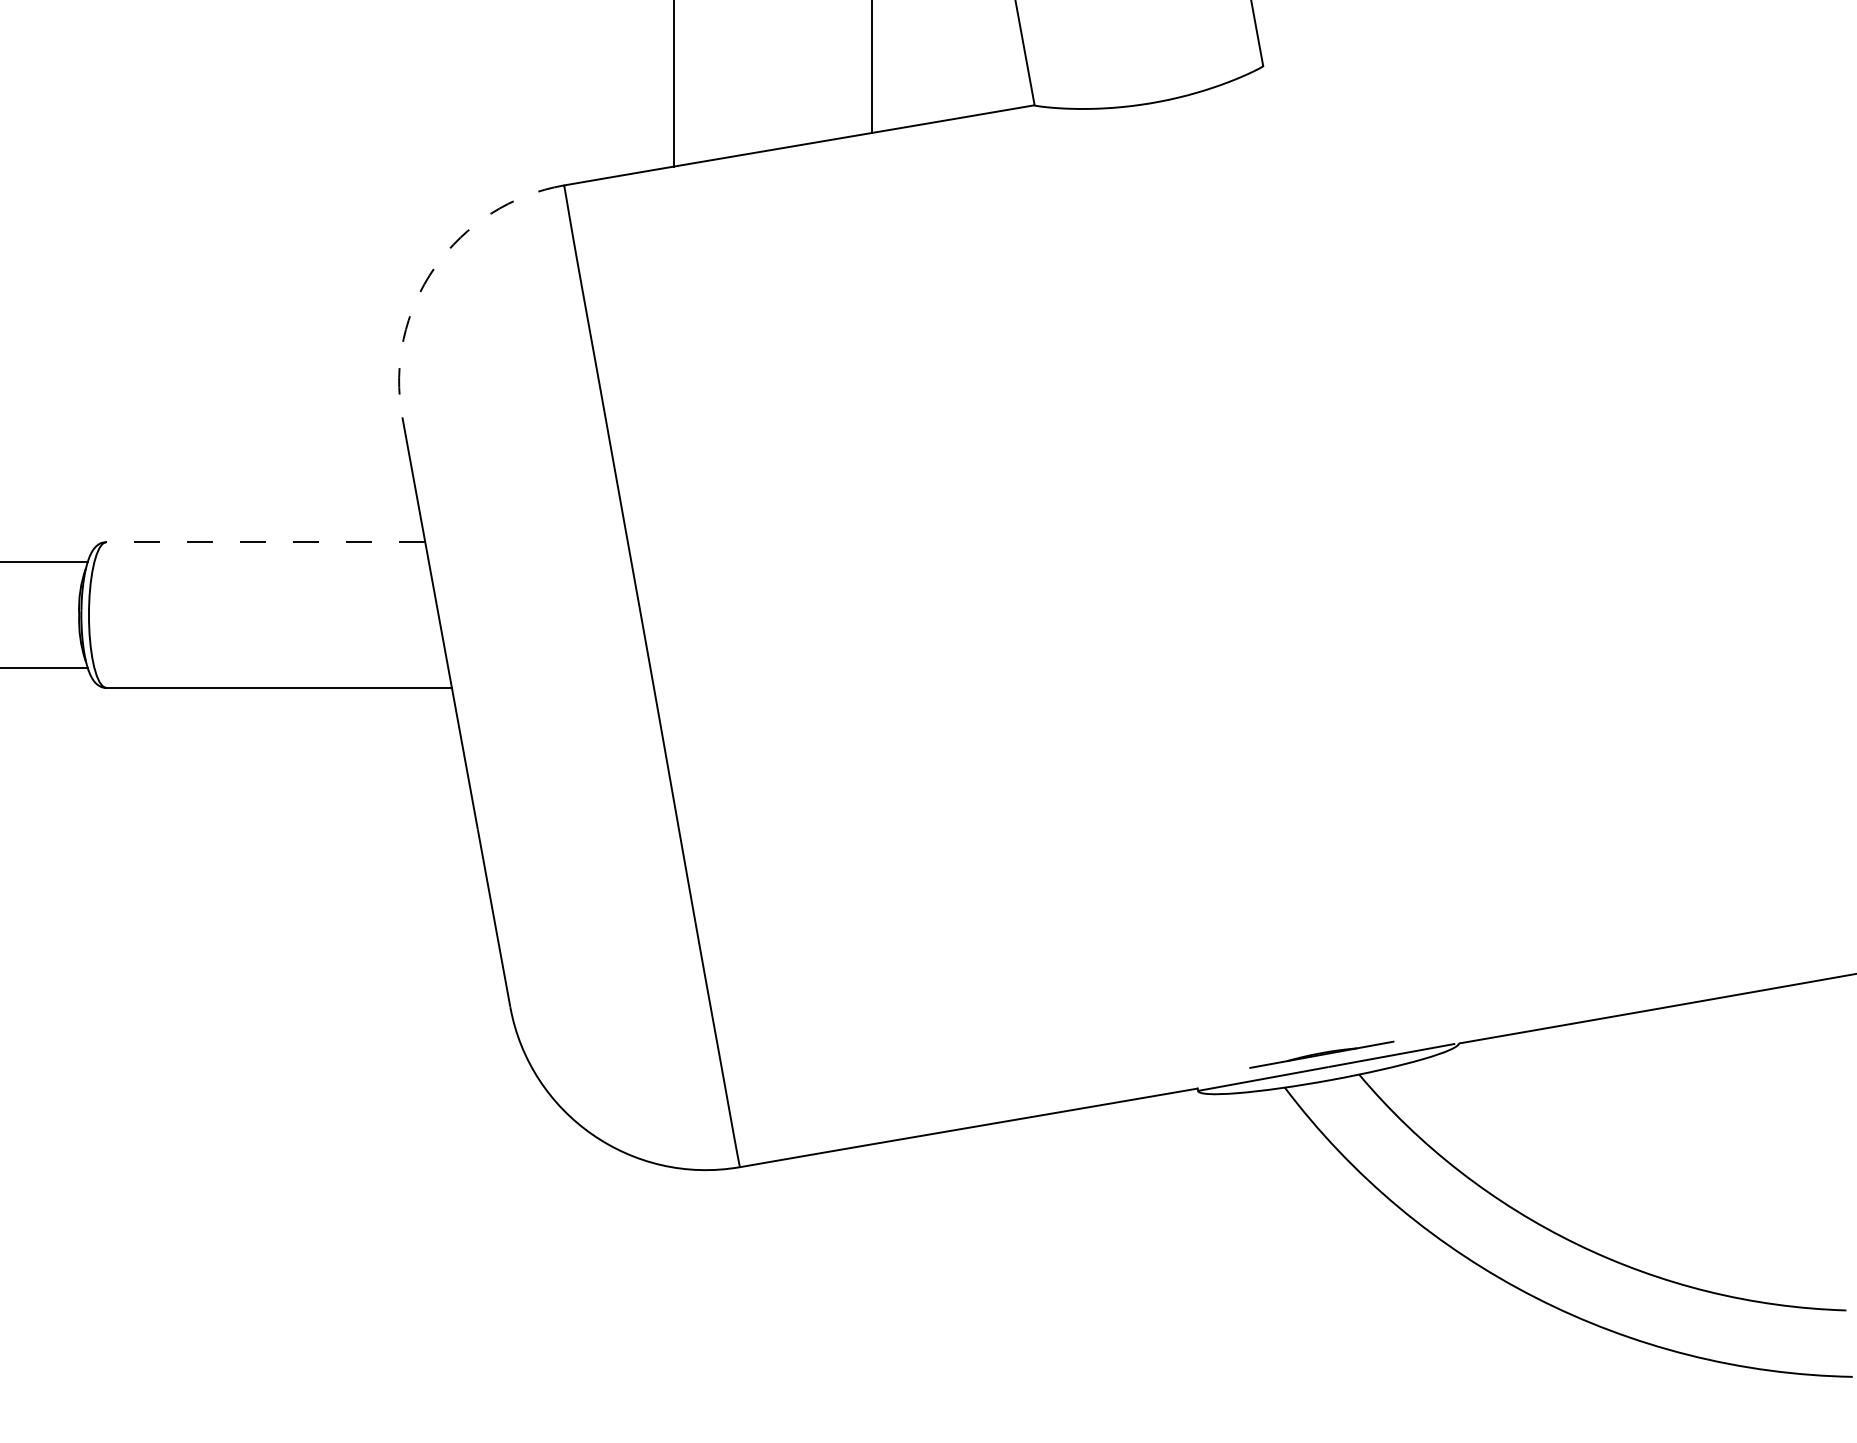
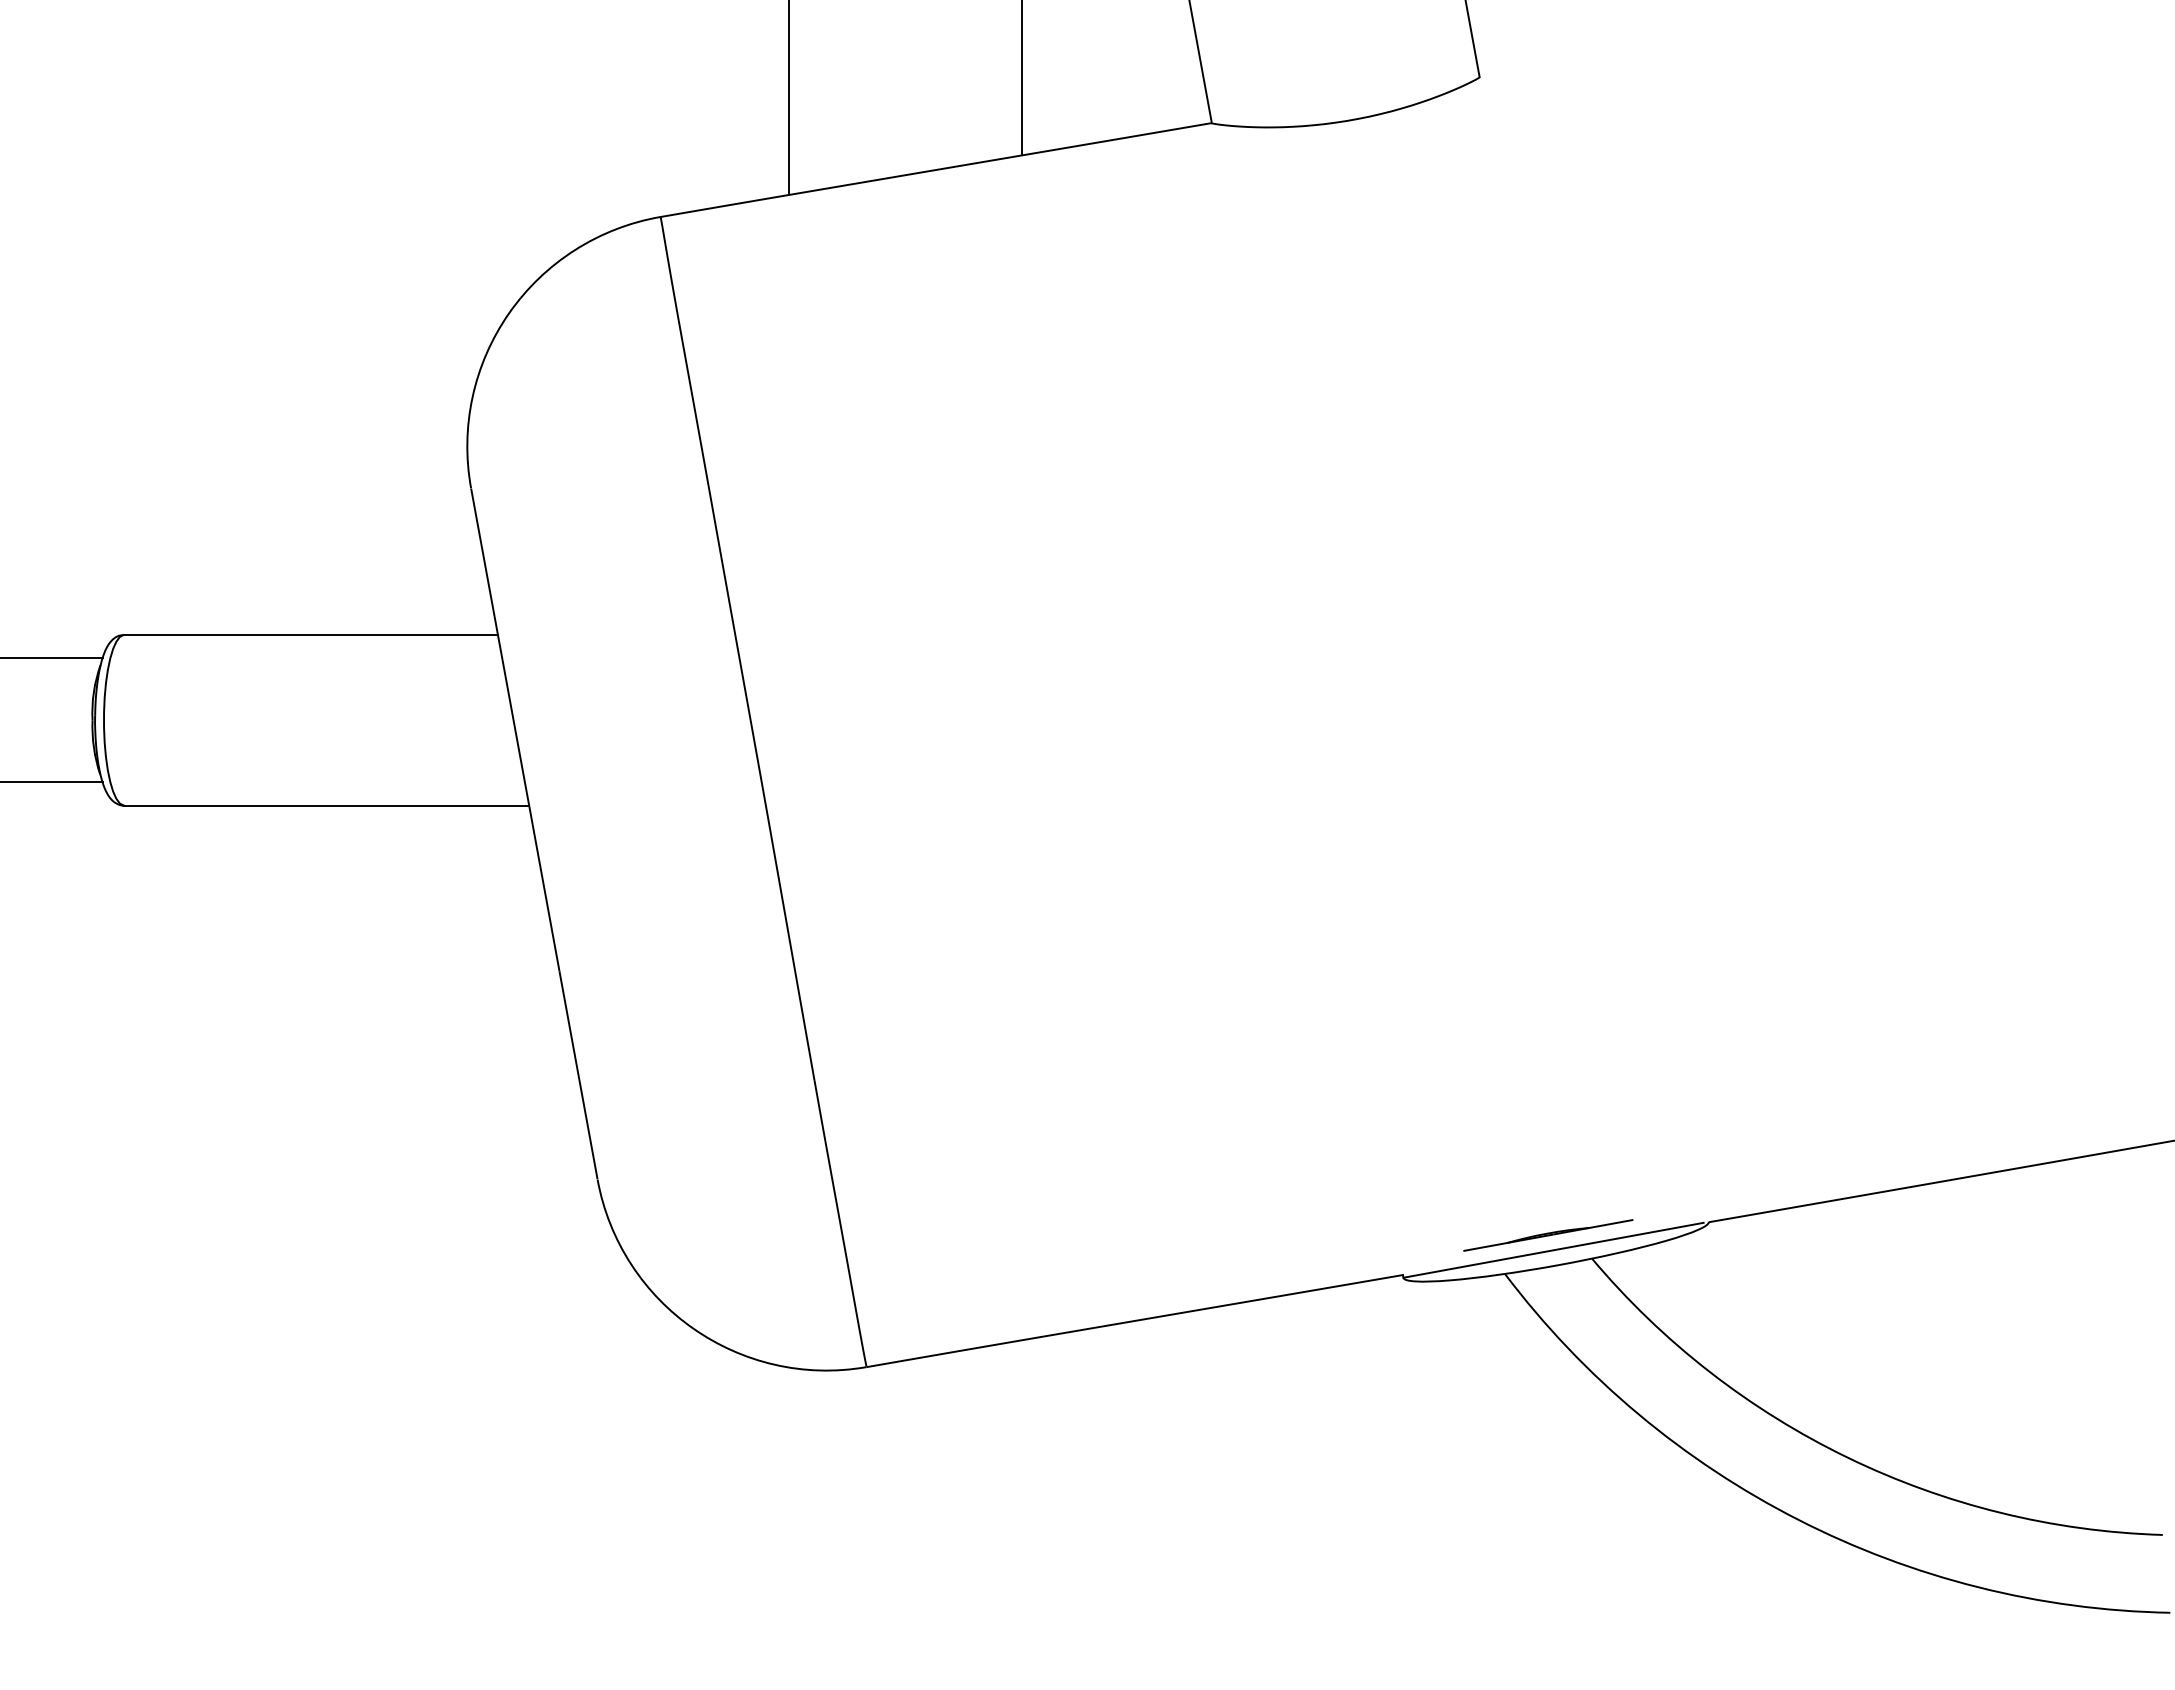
arc: (435, 267) -> (509, 313), dashed -> solid
line: (266, 541) -> (311, 634), dashed -> solid

